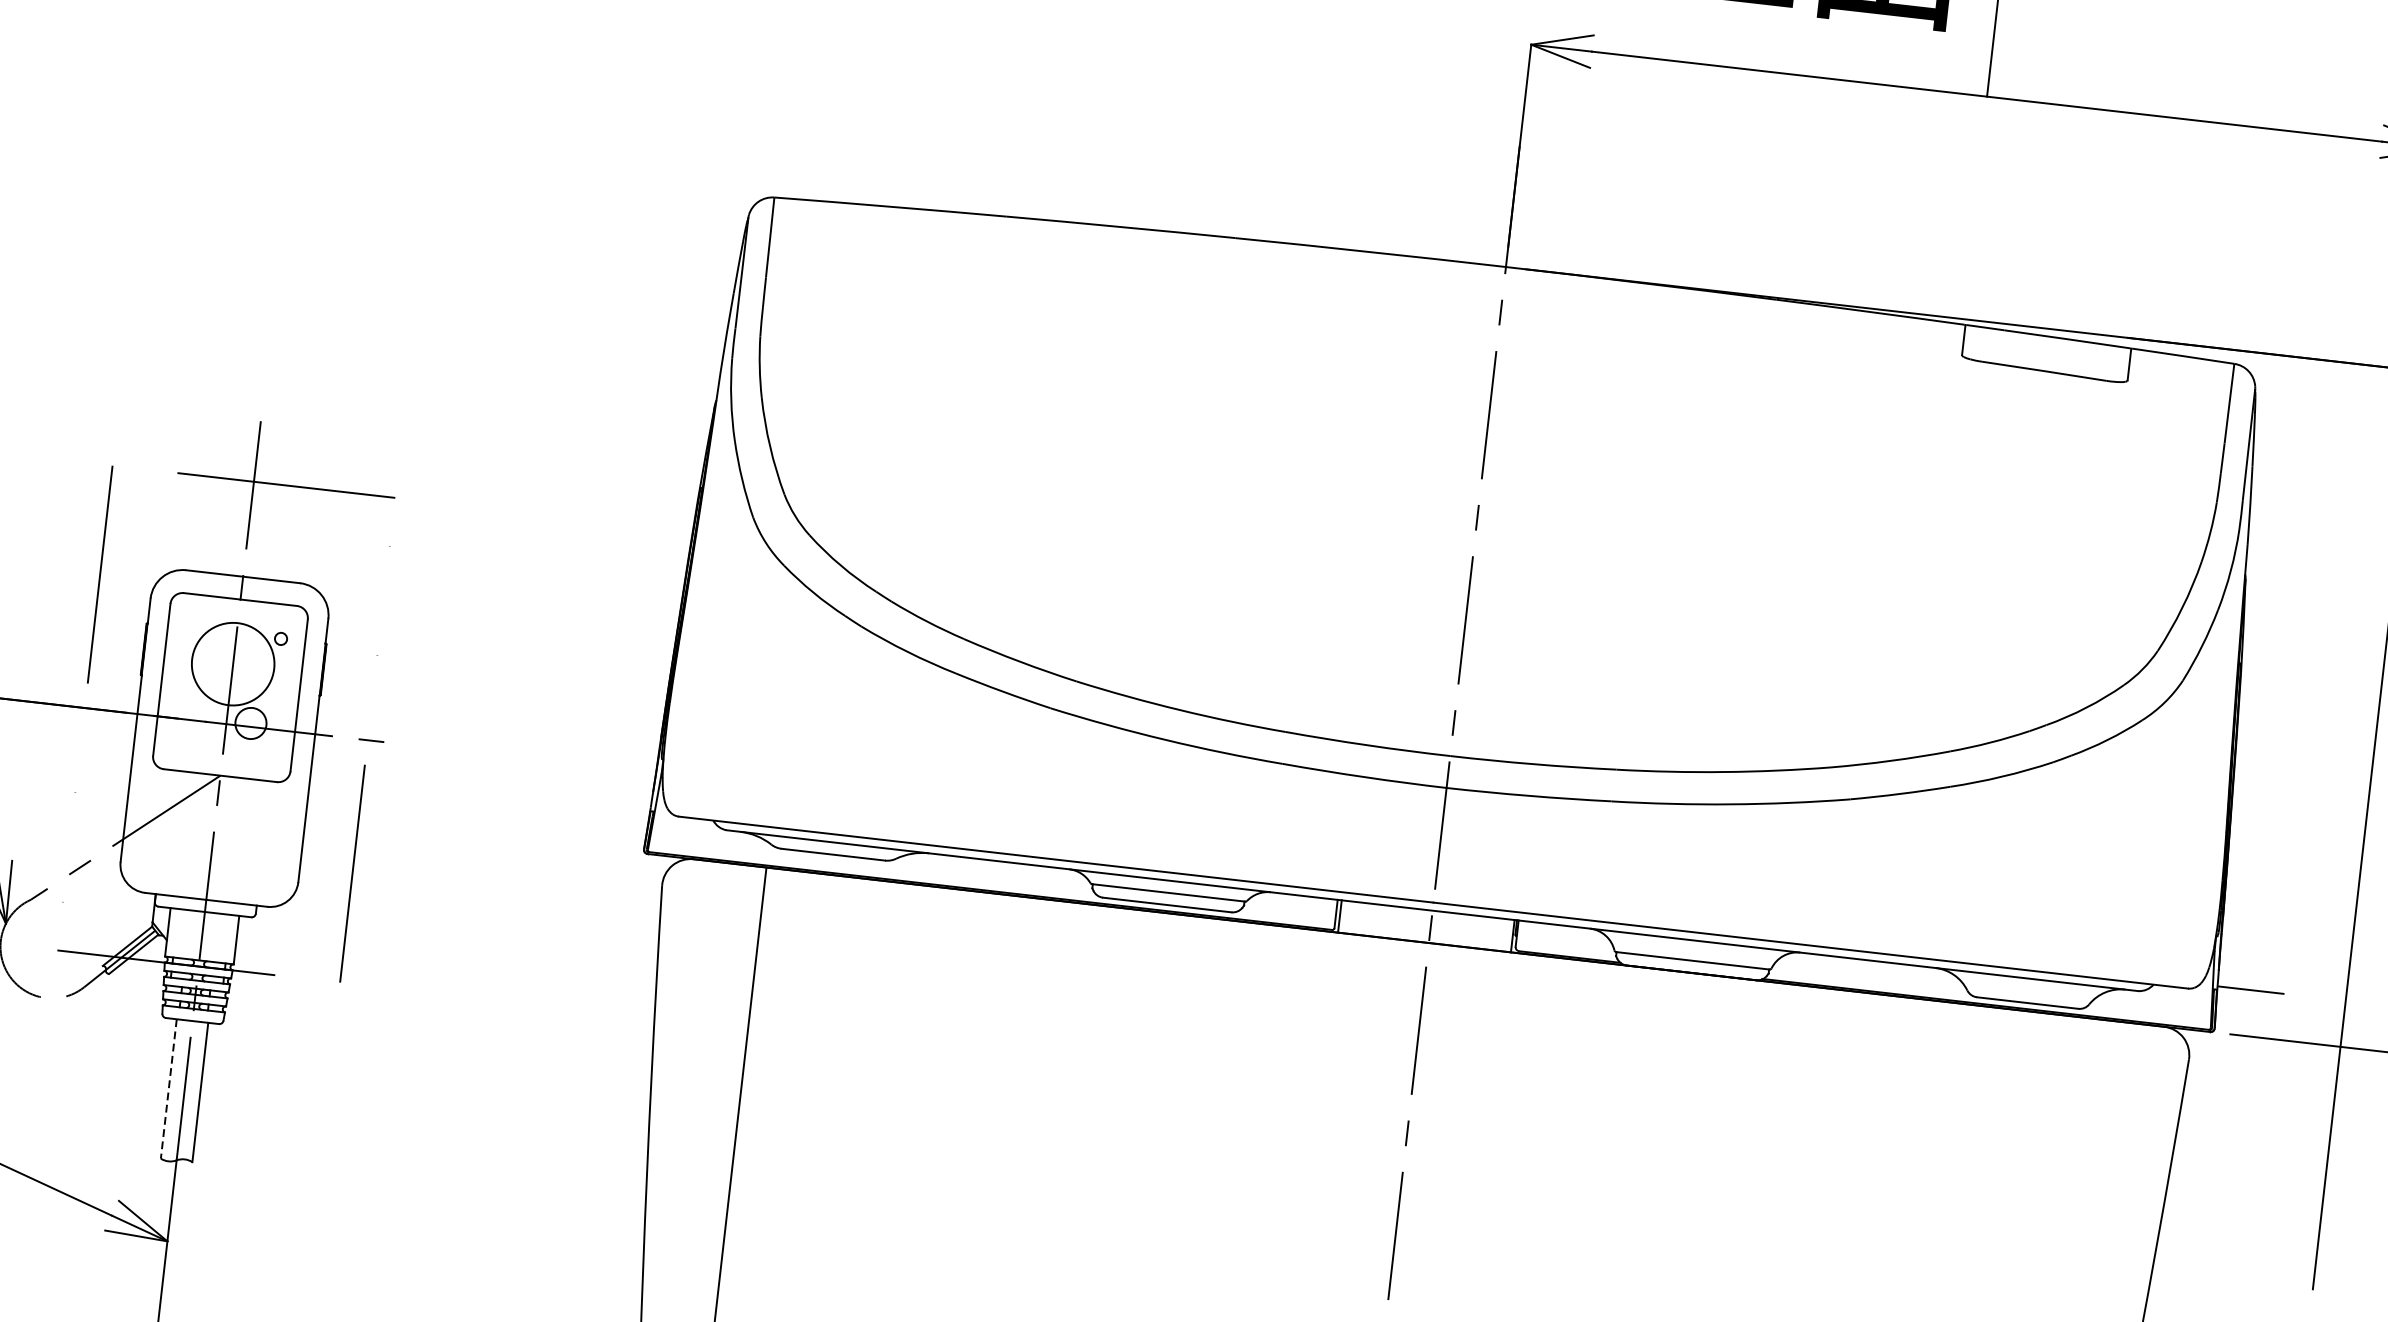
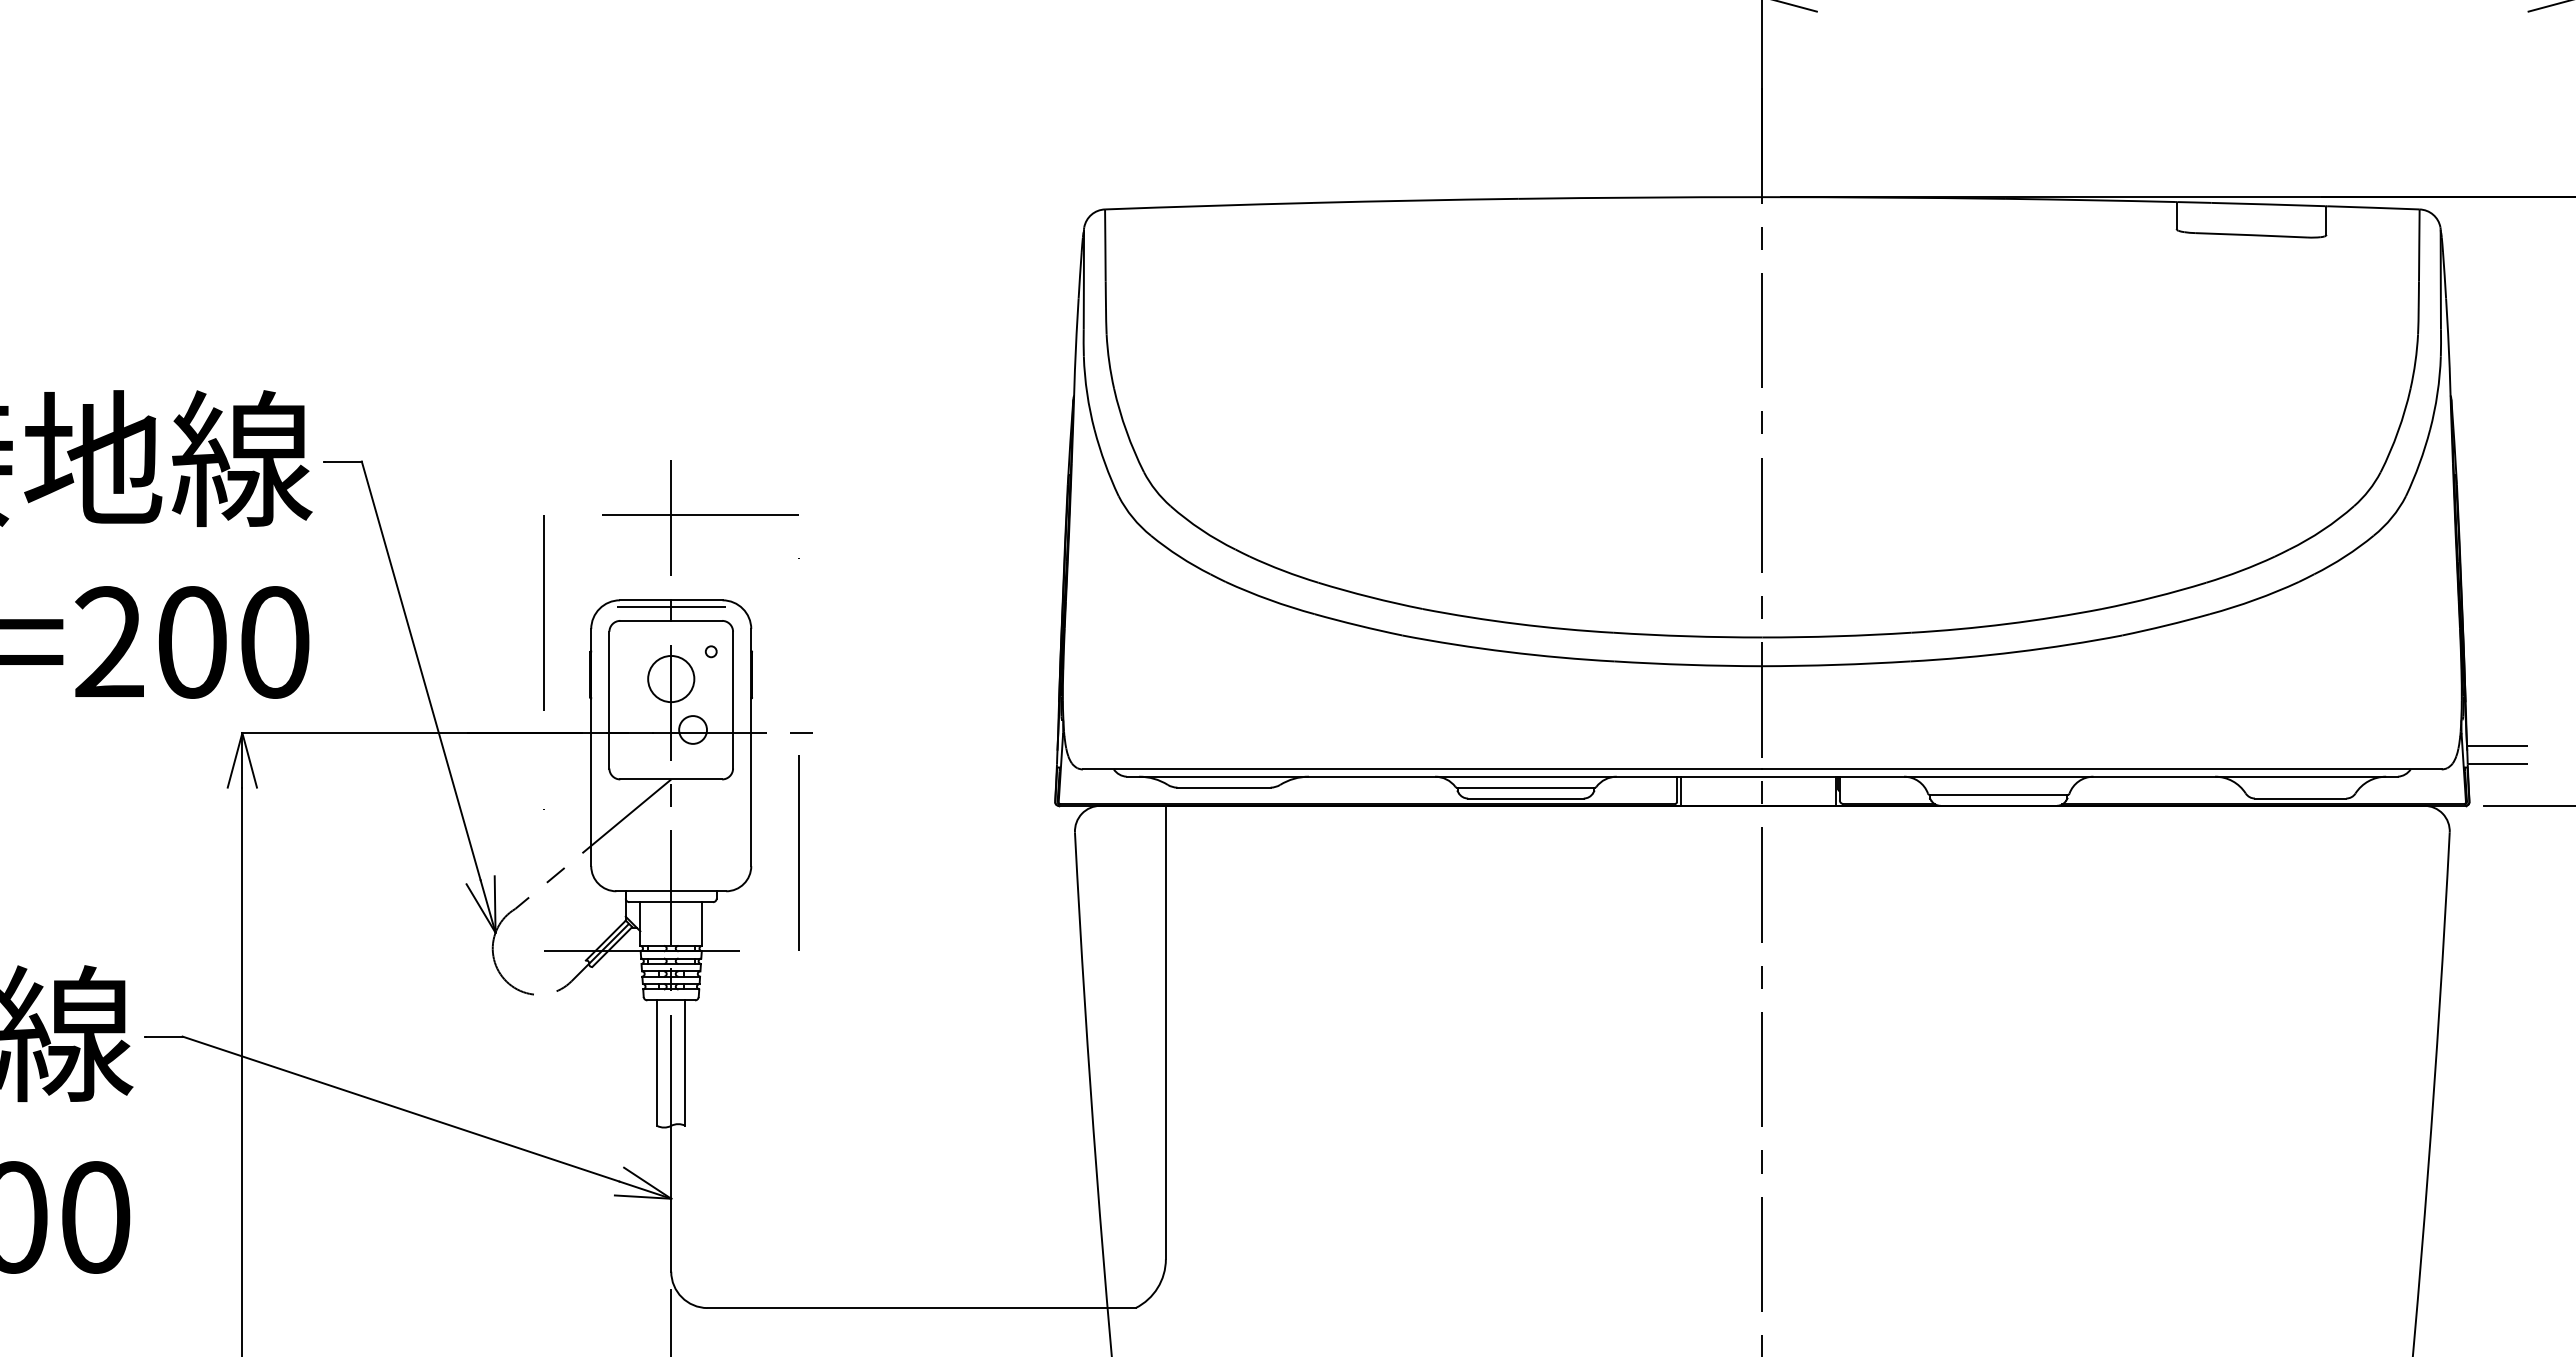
line: (241, 584) -> (670, 607), added
circle: (233, 663) -> (671, 678), size x0.62
line: (2252, 970) -> (2497, 746), added
line: (169, 1089) -> (657, 1063), dashed -> solid

